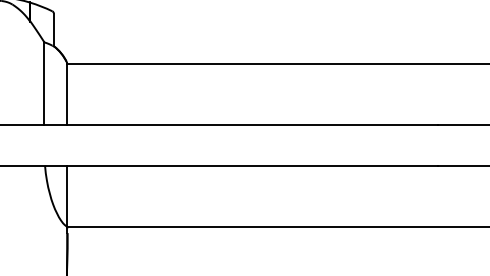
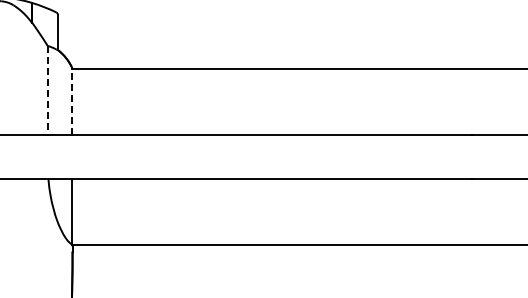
line: (44, 83) -> (47, 90), solid -> dashed
line: (67, 93) -> (72, 101), solid -> dashed

